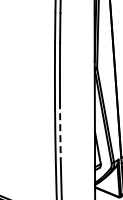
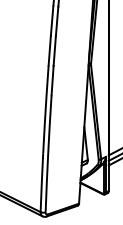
line: (60, 131) -> (49, 124), dashed -> solid

